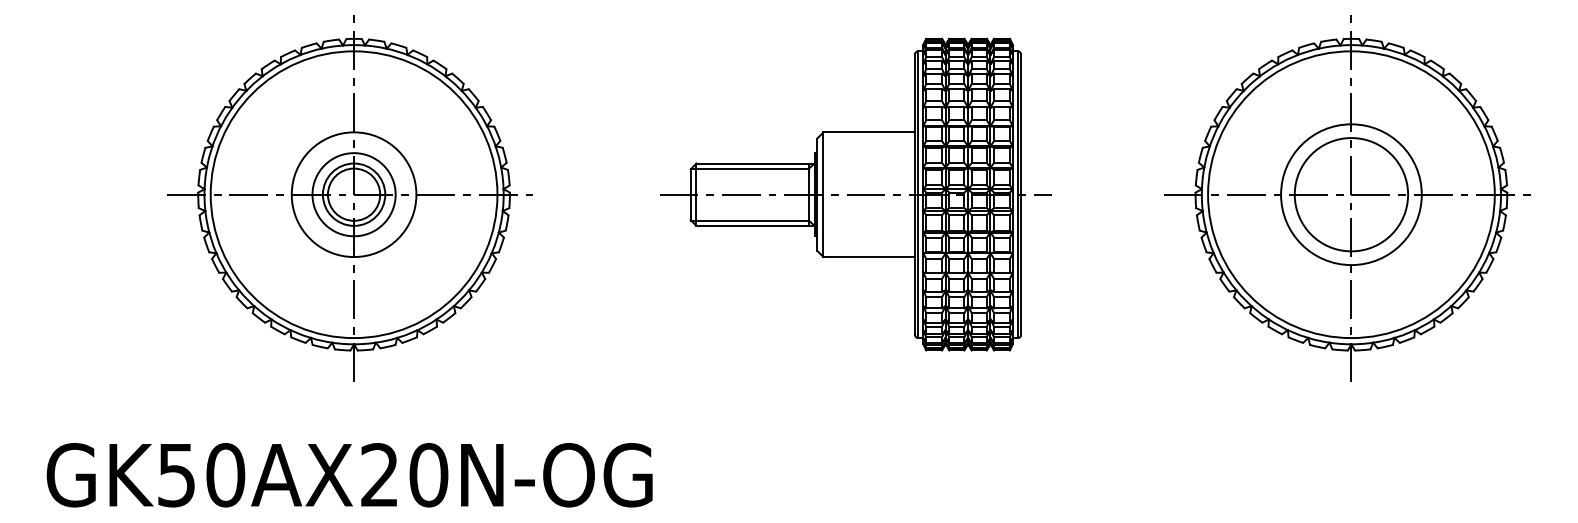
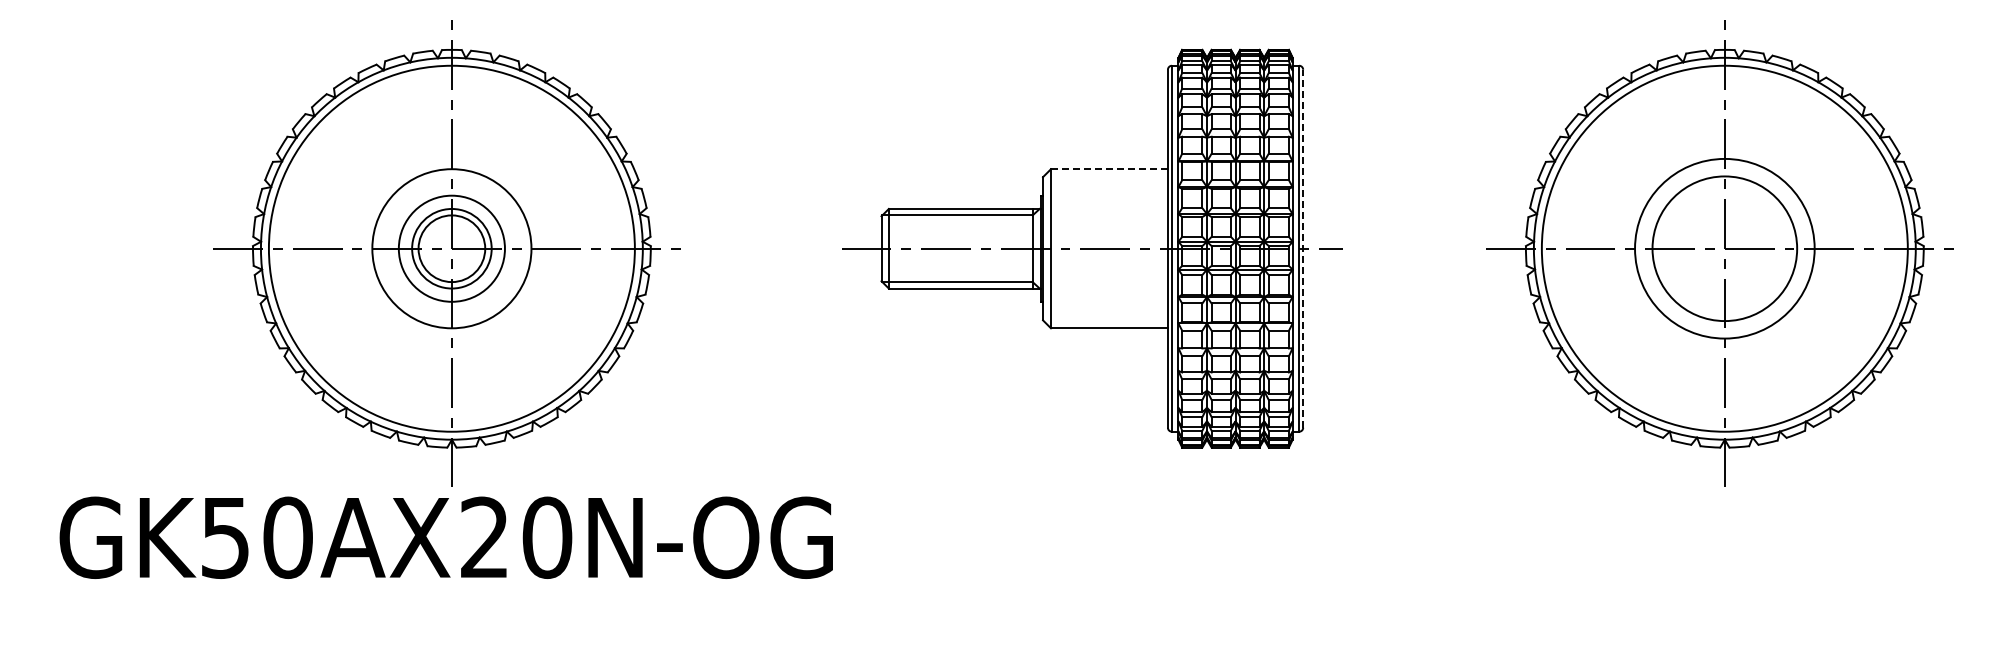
line: (868, 132) -> (1108, 169), solid -> dashed
line: (1021, 194) -> (1303, 248), solid -> dashed
text: (349, 475) -> (445, 537), moved

